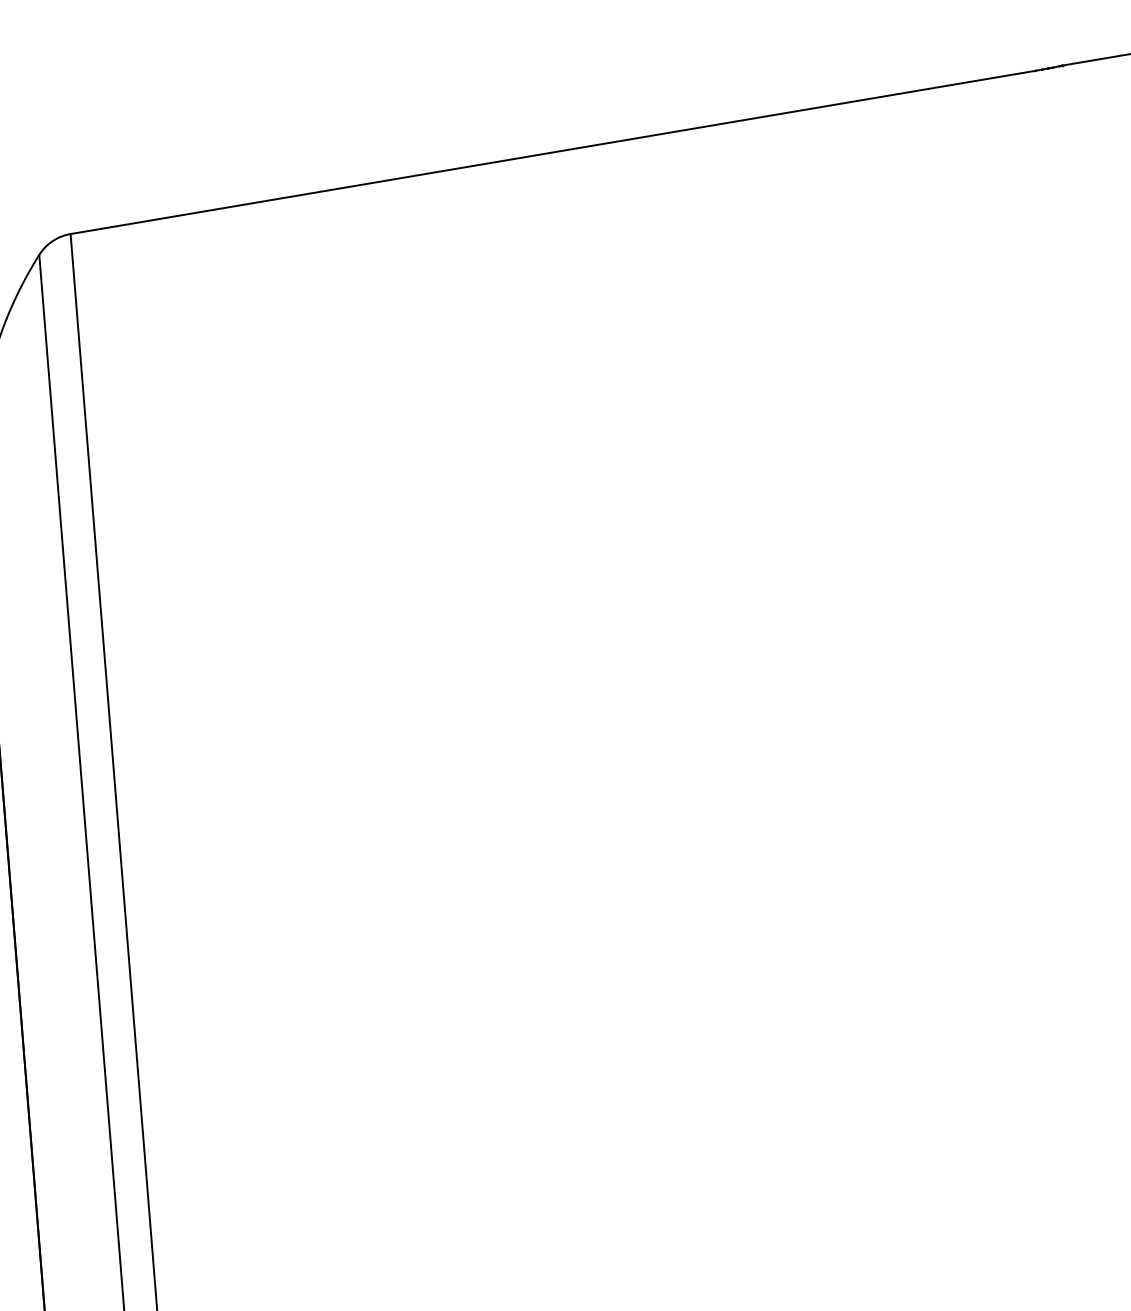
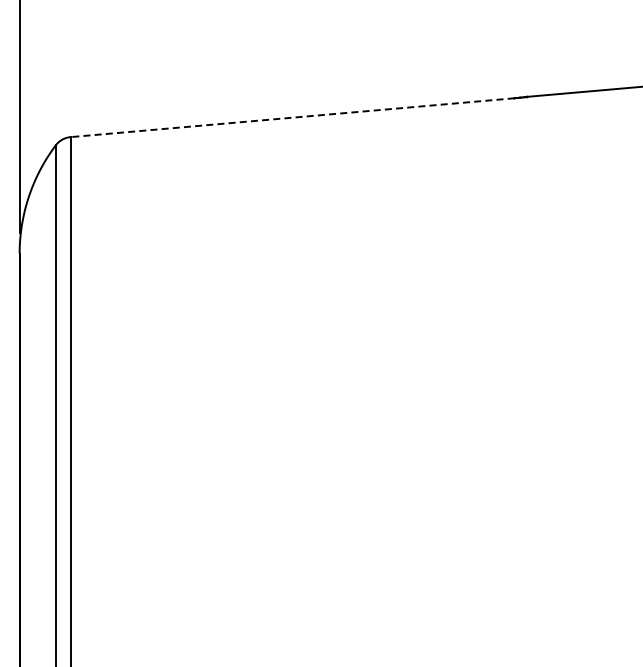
line: (552, 152) -> (292, 117), solid -> dashed

